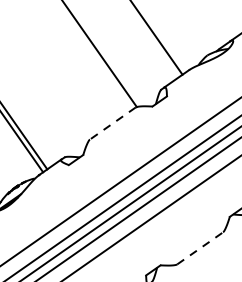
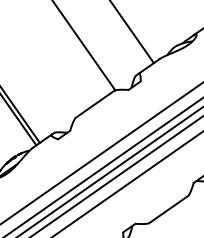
line: (113, 123) -> (95, 104), dashed -> solid
line: (199, 248) -> (168, 209), dashed -> solid

